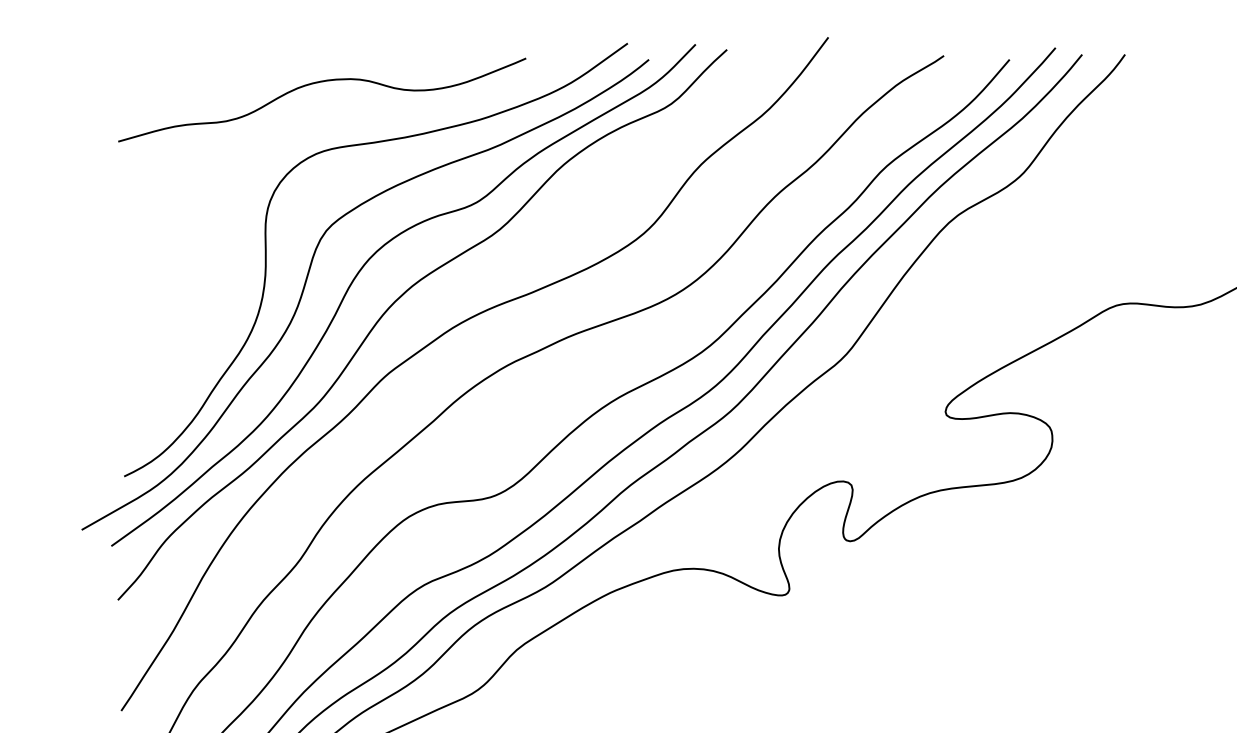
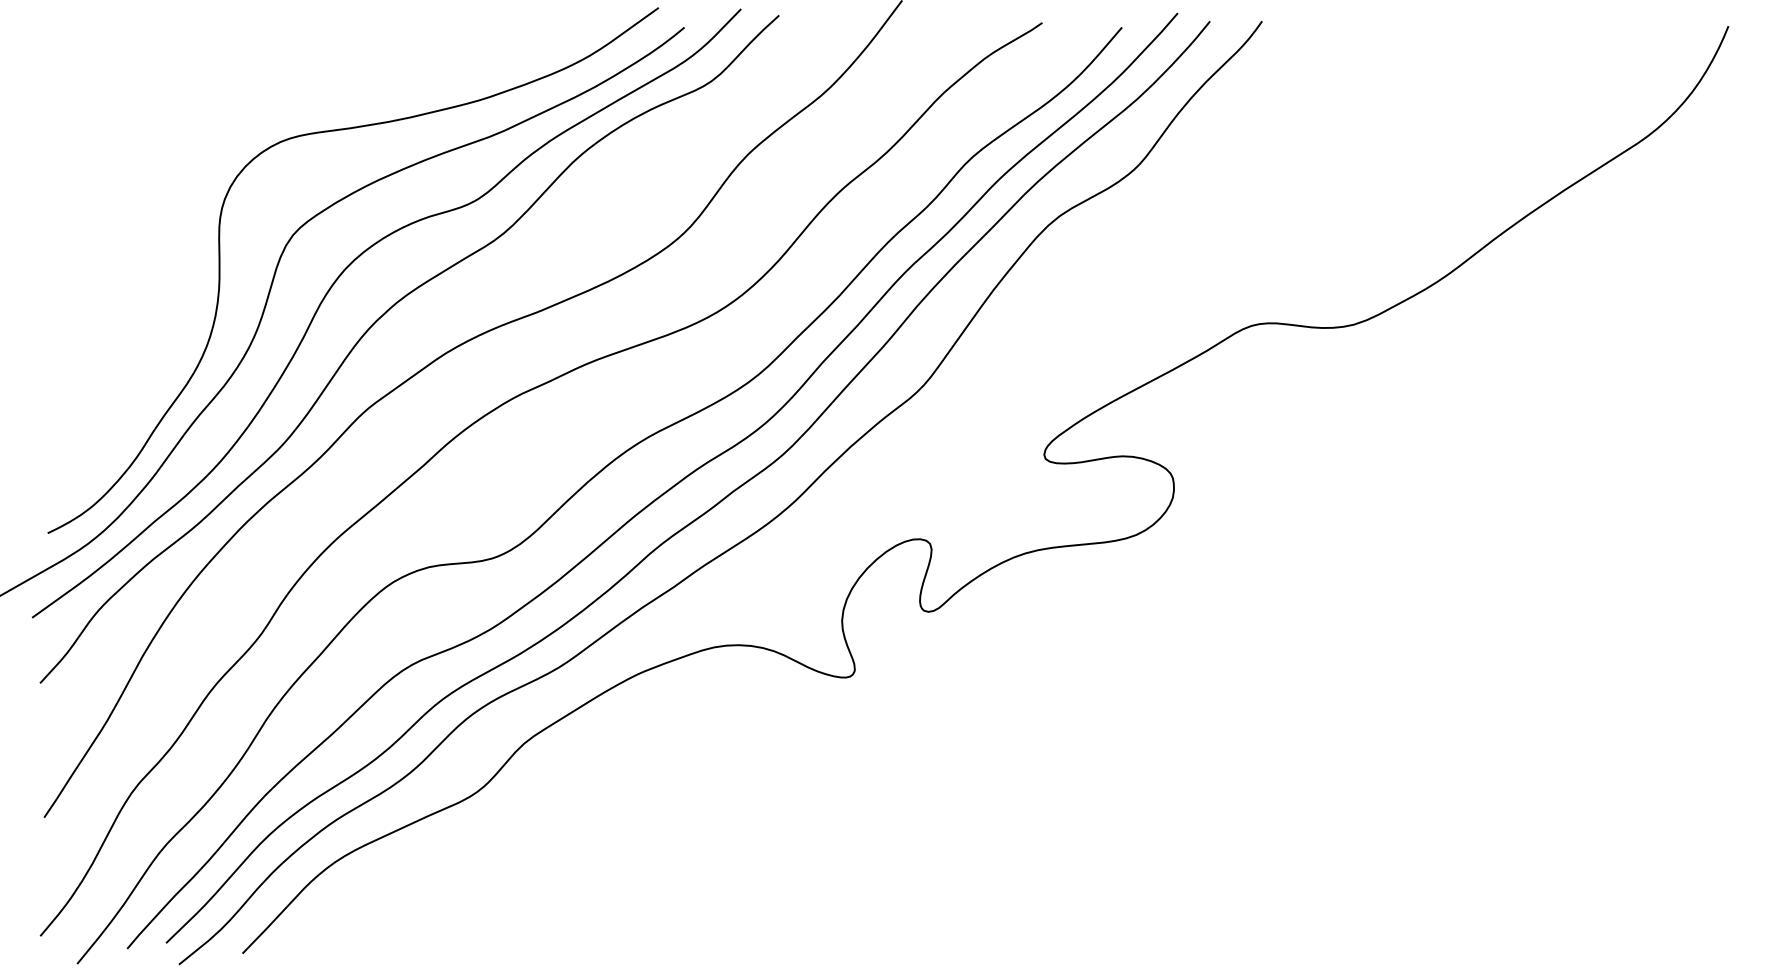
curve: (316, 83) -> (281, 56), removed

